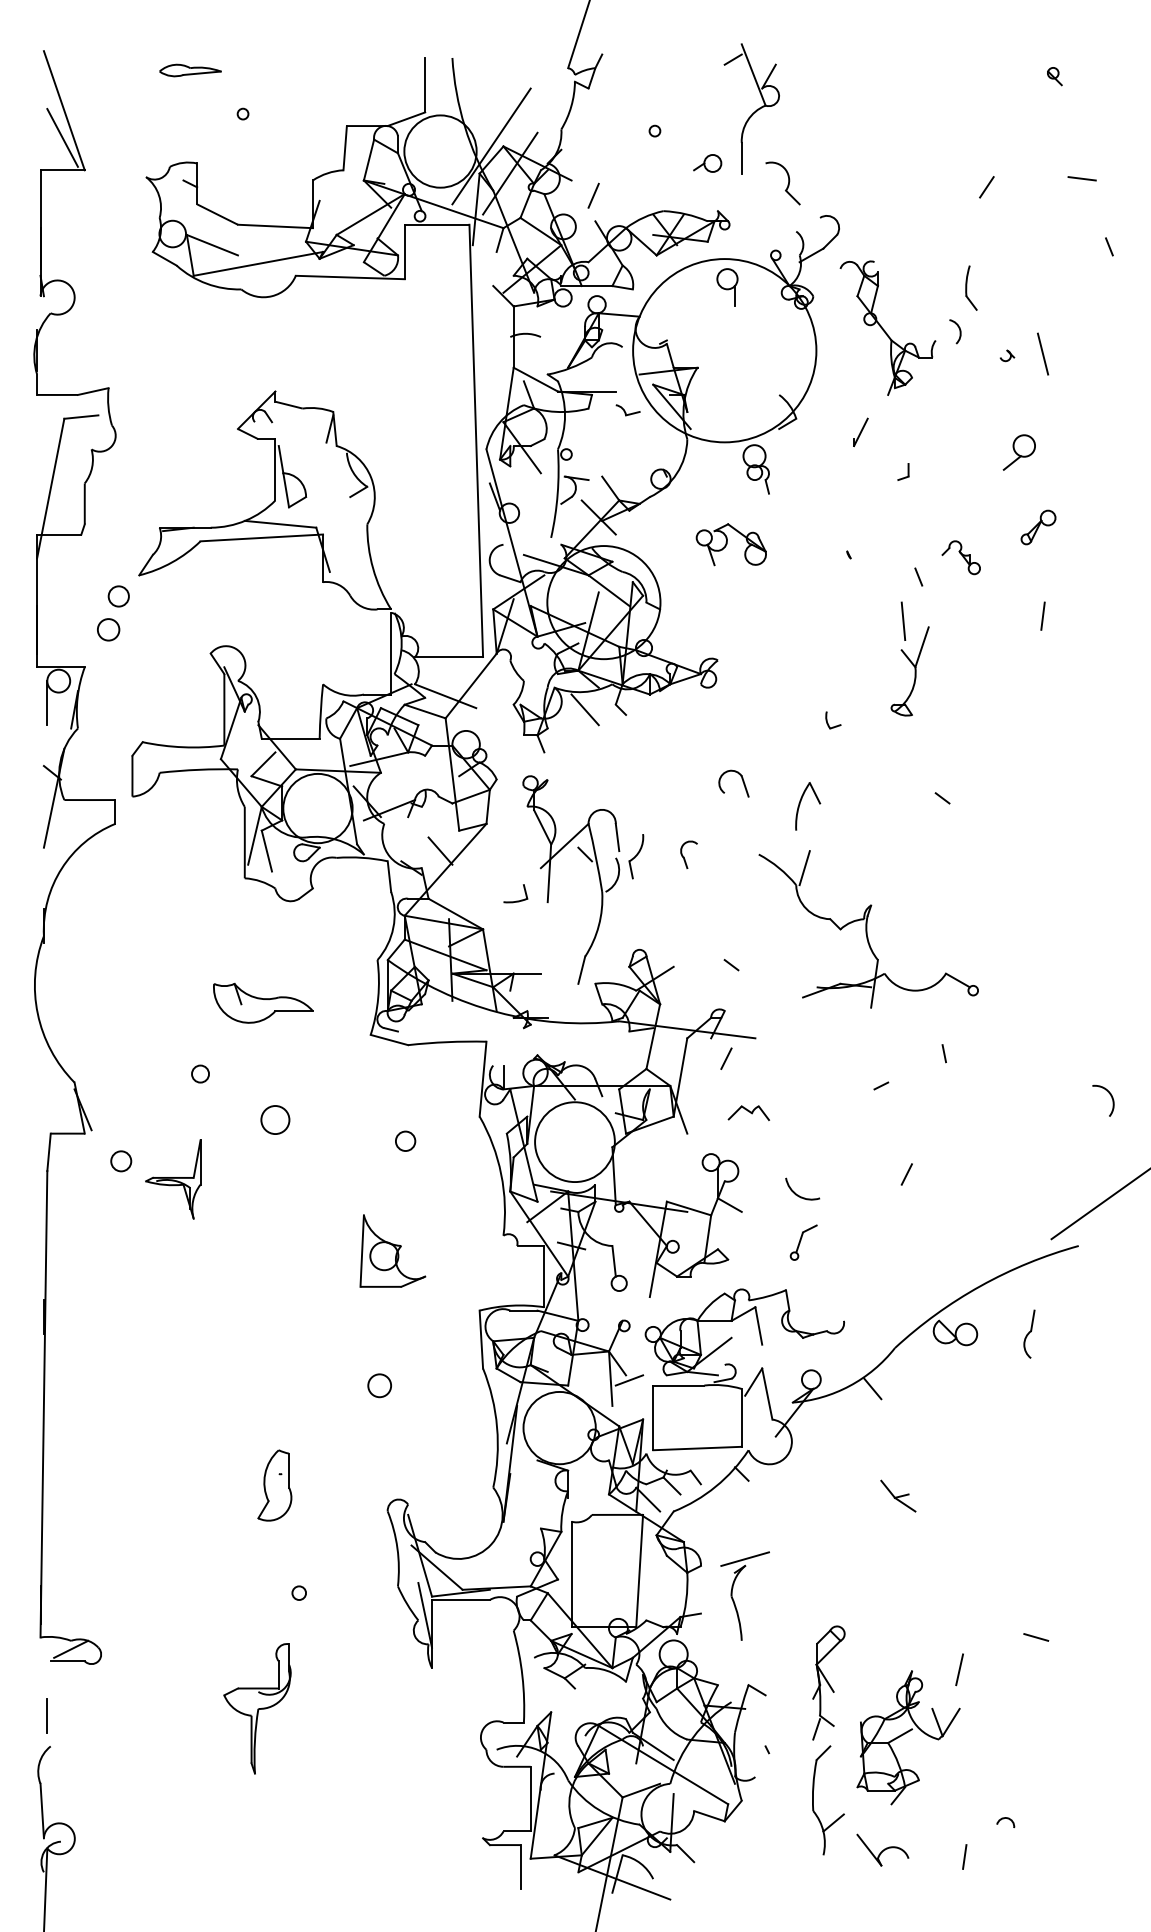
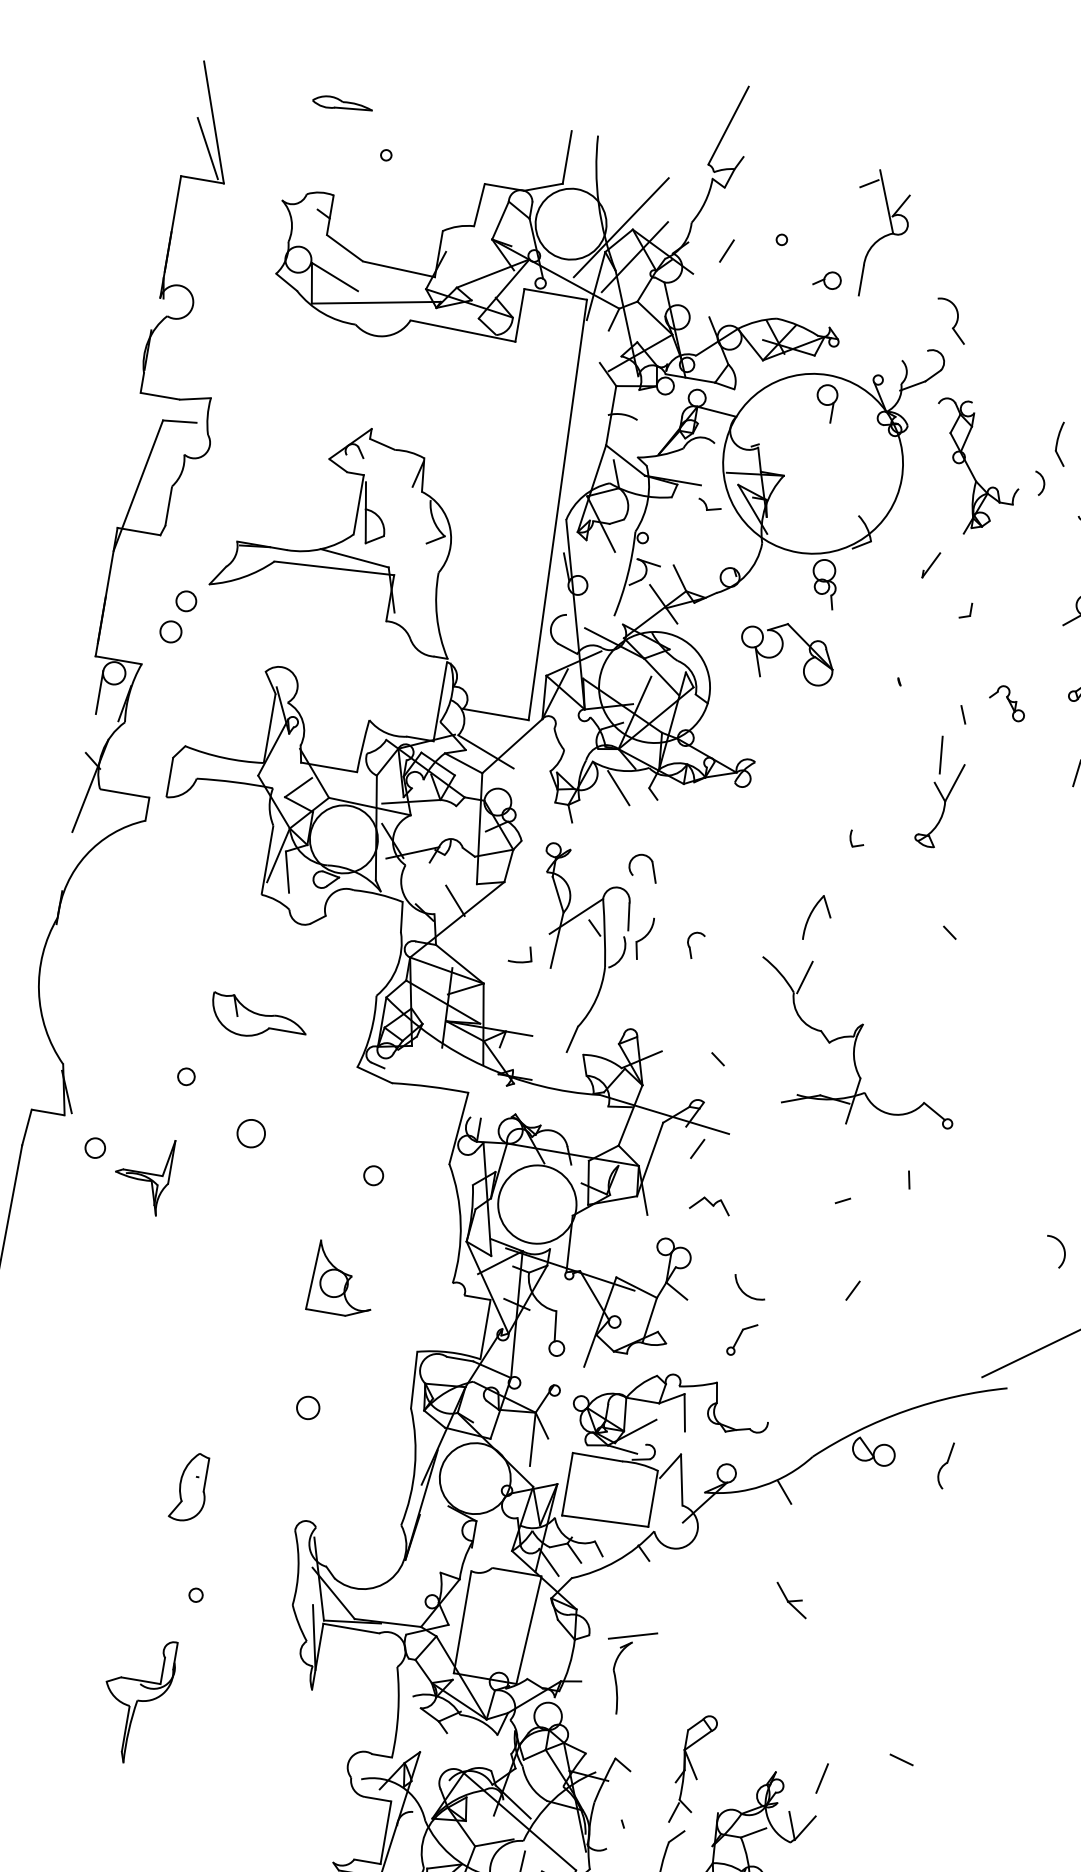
part: (782, 183) -> (950, 320), moved
line: (593, 195) -> (726, 250), moved
part: (730, 544) -> (786, 652), size x1.4
part: (741, 779) -> (651, 865), moved
line: (629, 1380) -> (550, 1444), removed

